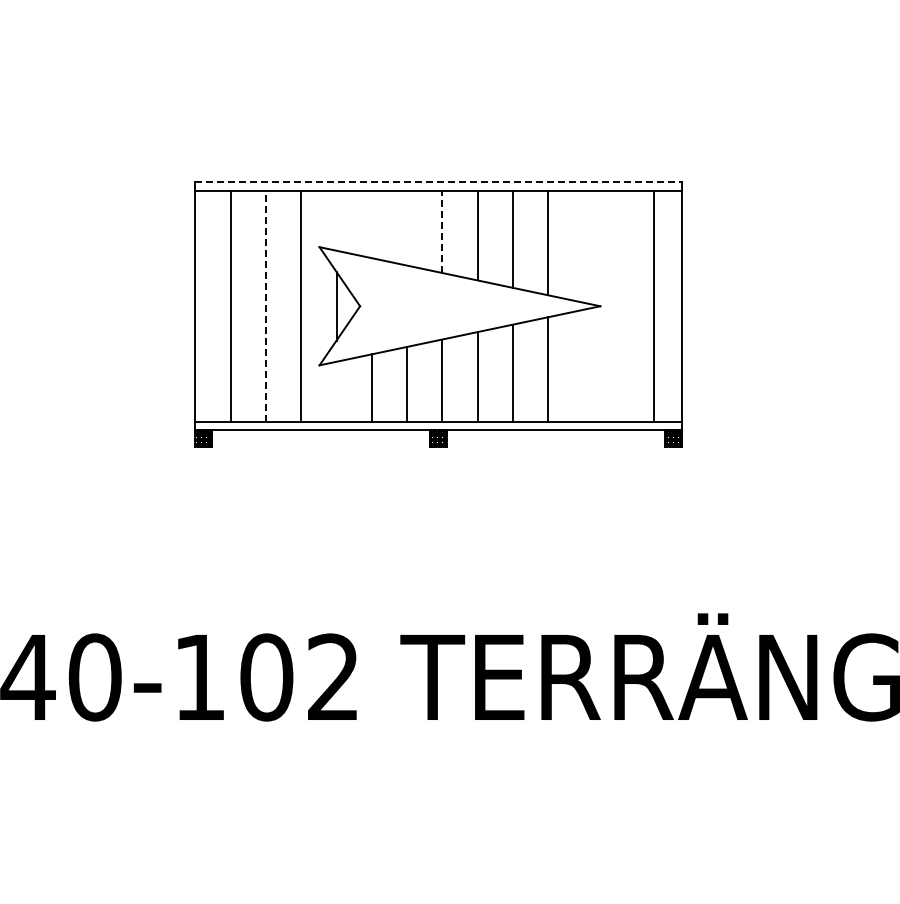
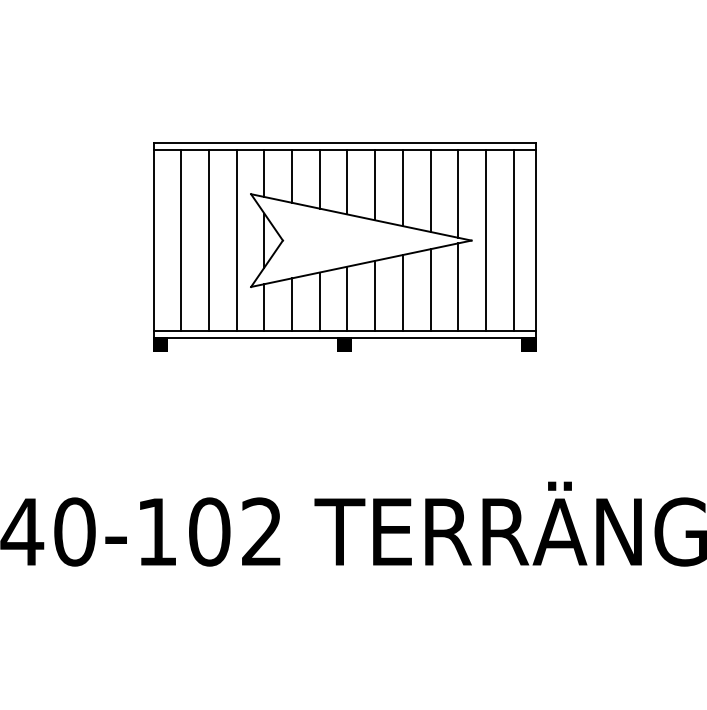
line: (439, 182) -> (345, 143), dashed -> solid
line: (336, 220) -> (264, 173), added
line: (371, 224) -> (291, 176), added
line: (407, 227) -> (320, 178), added
line: (442, 231) -> (347, 181), dashed -> solid
line: (583, 246) -> (458, 193), added
line: (618, 305) -> (485, 239), added
line: (265, 306) -> (208, 240), dashed -> solid
line: (583, 365) -> (458, 287), added
line: (336, 391) -> (264, 307), added

